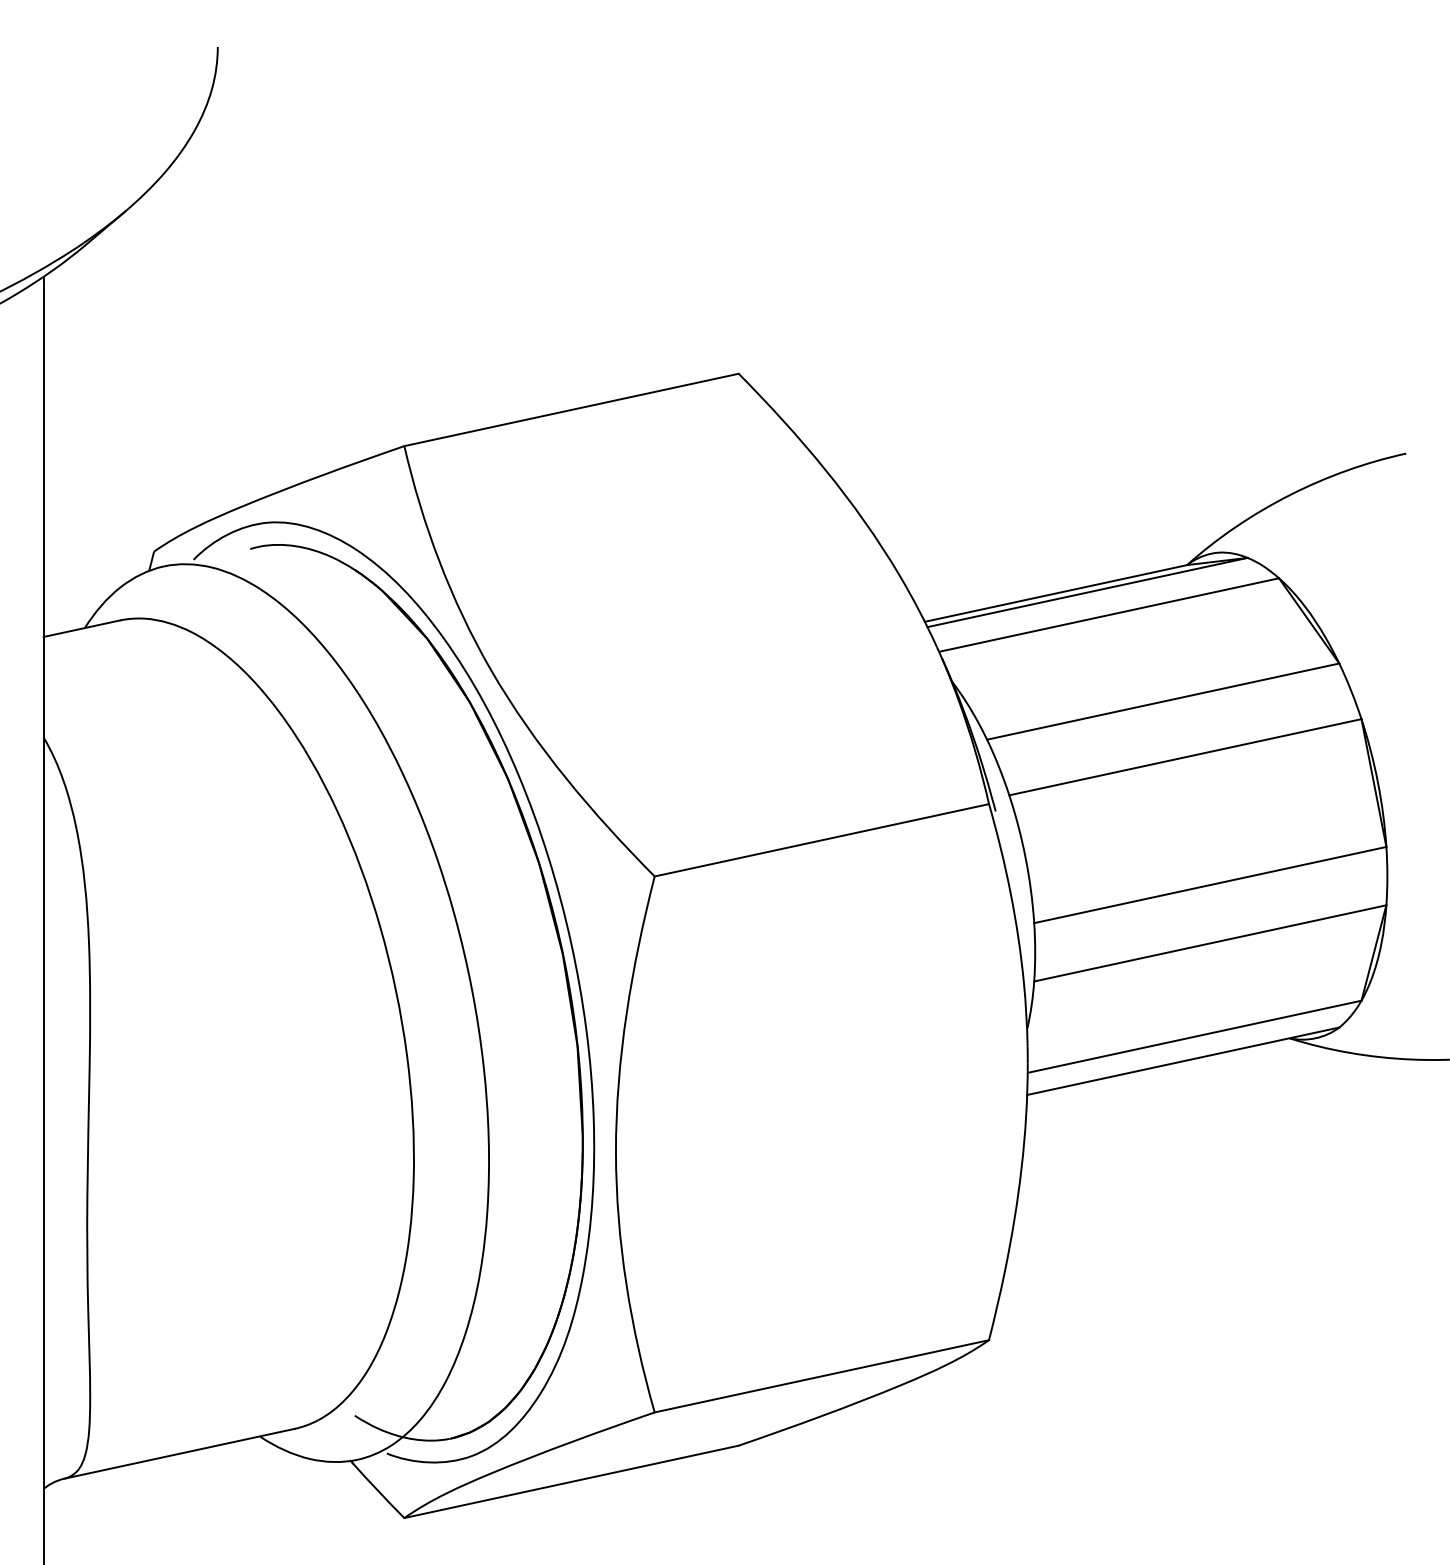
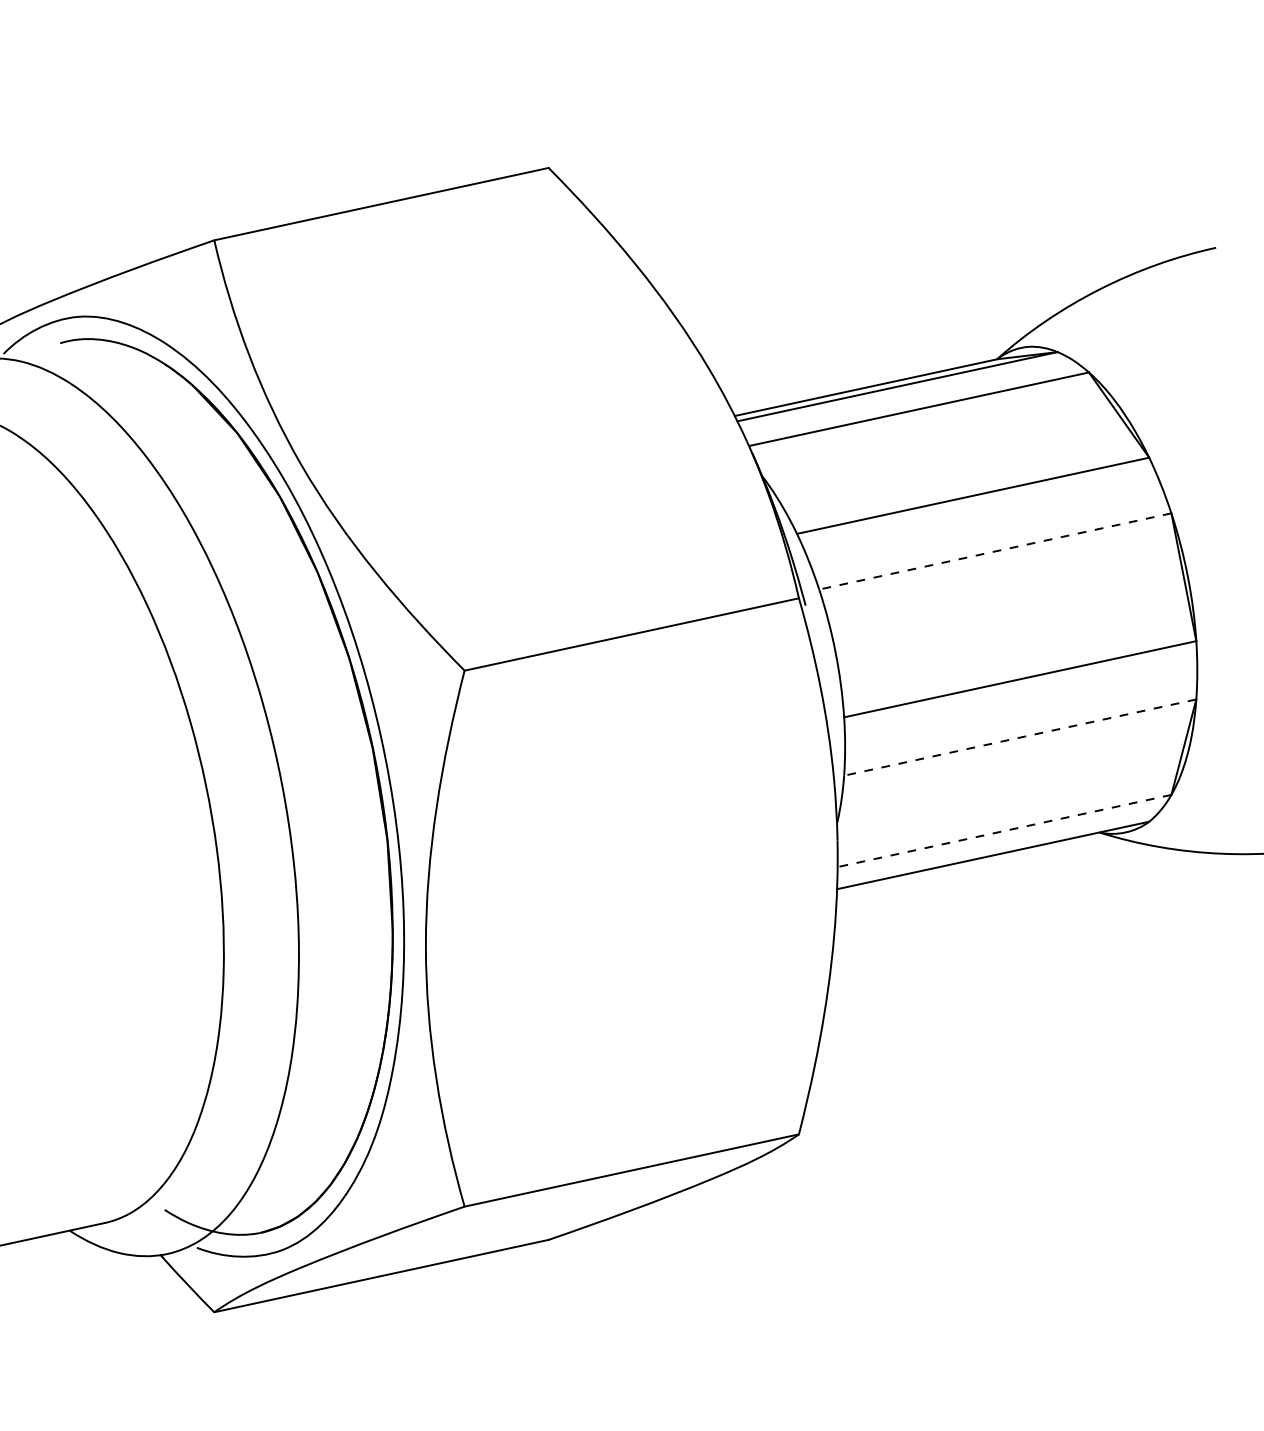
line: (1184, 757) -> (994, 551), solid -> dashed
line: (1209, 943) -> (1019, 737), solid -> dashed
line: (1195, 1036) -> (1005, 830), solid -> dashed

